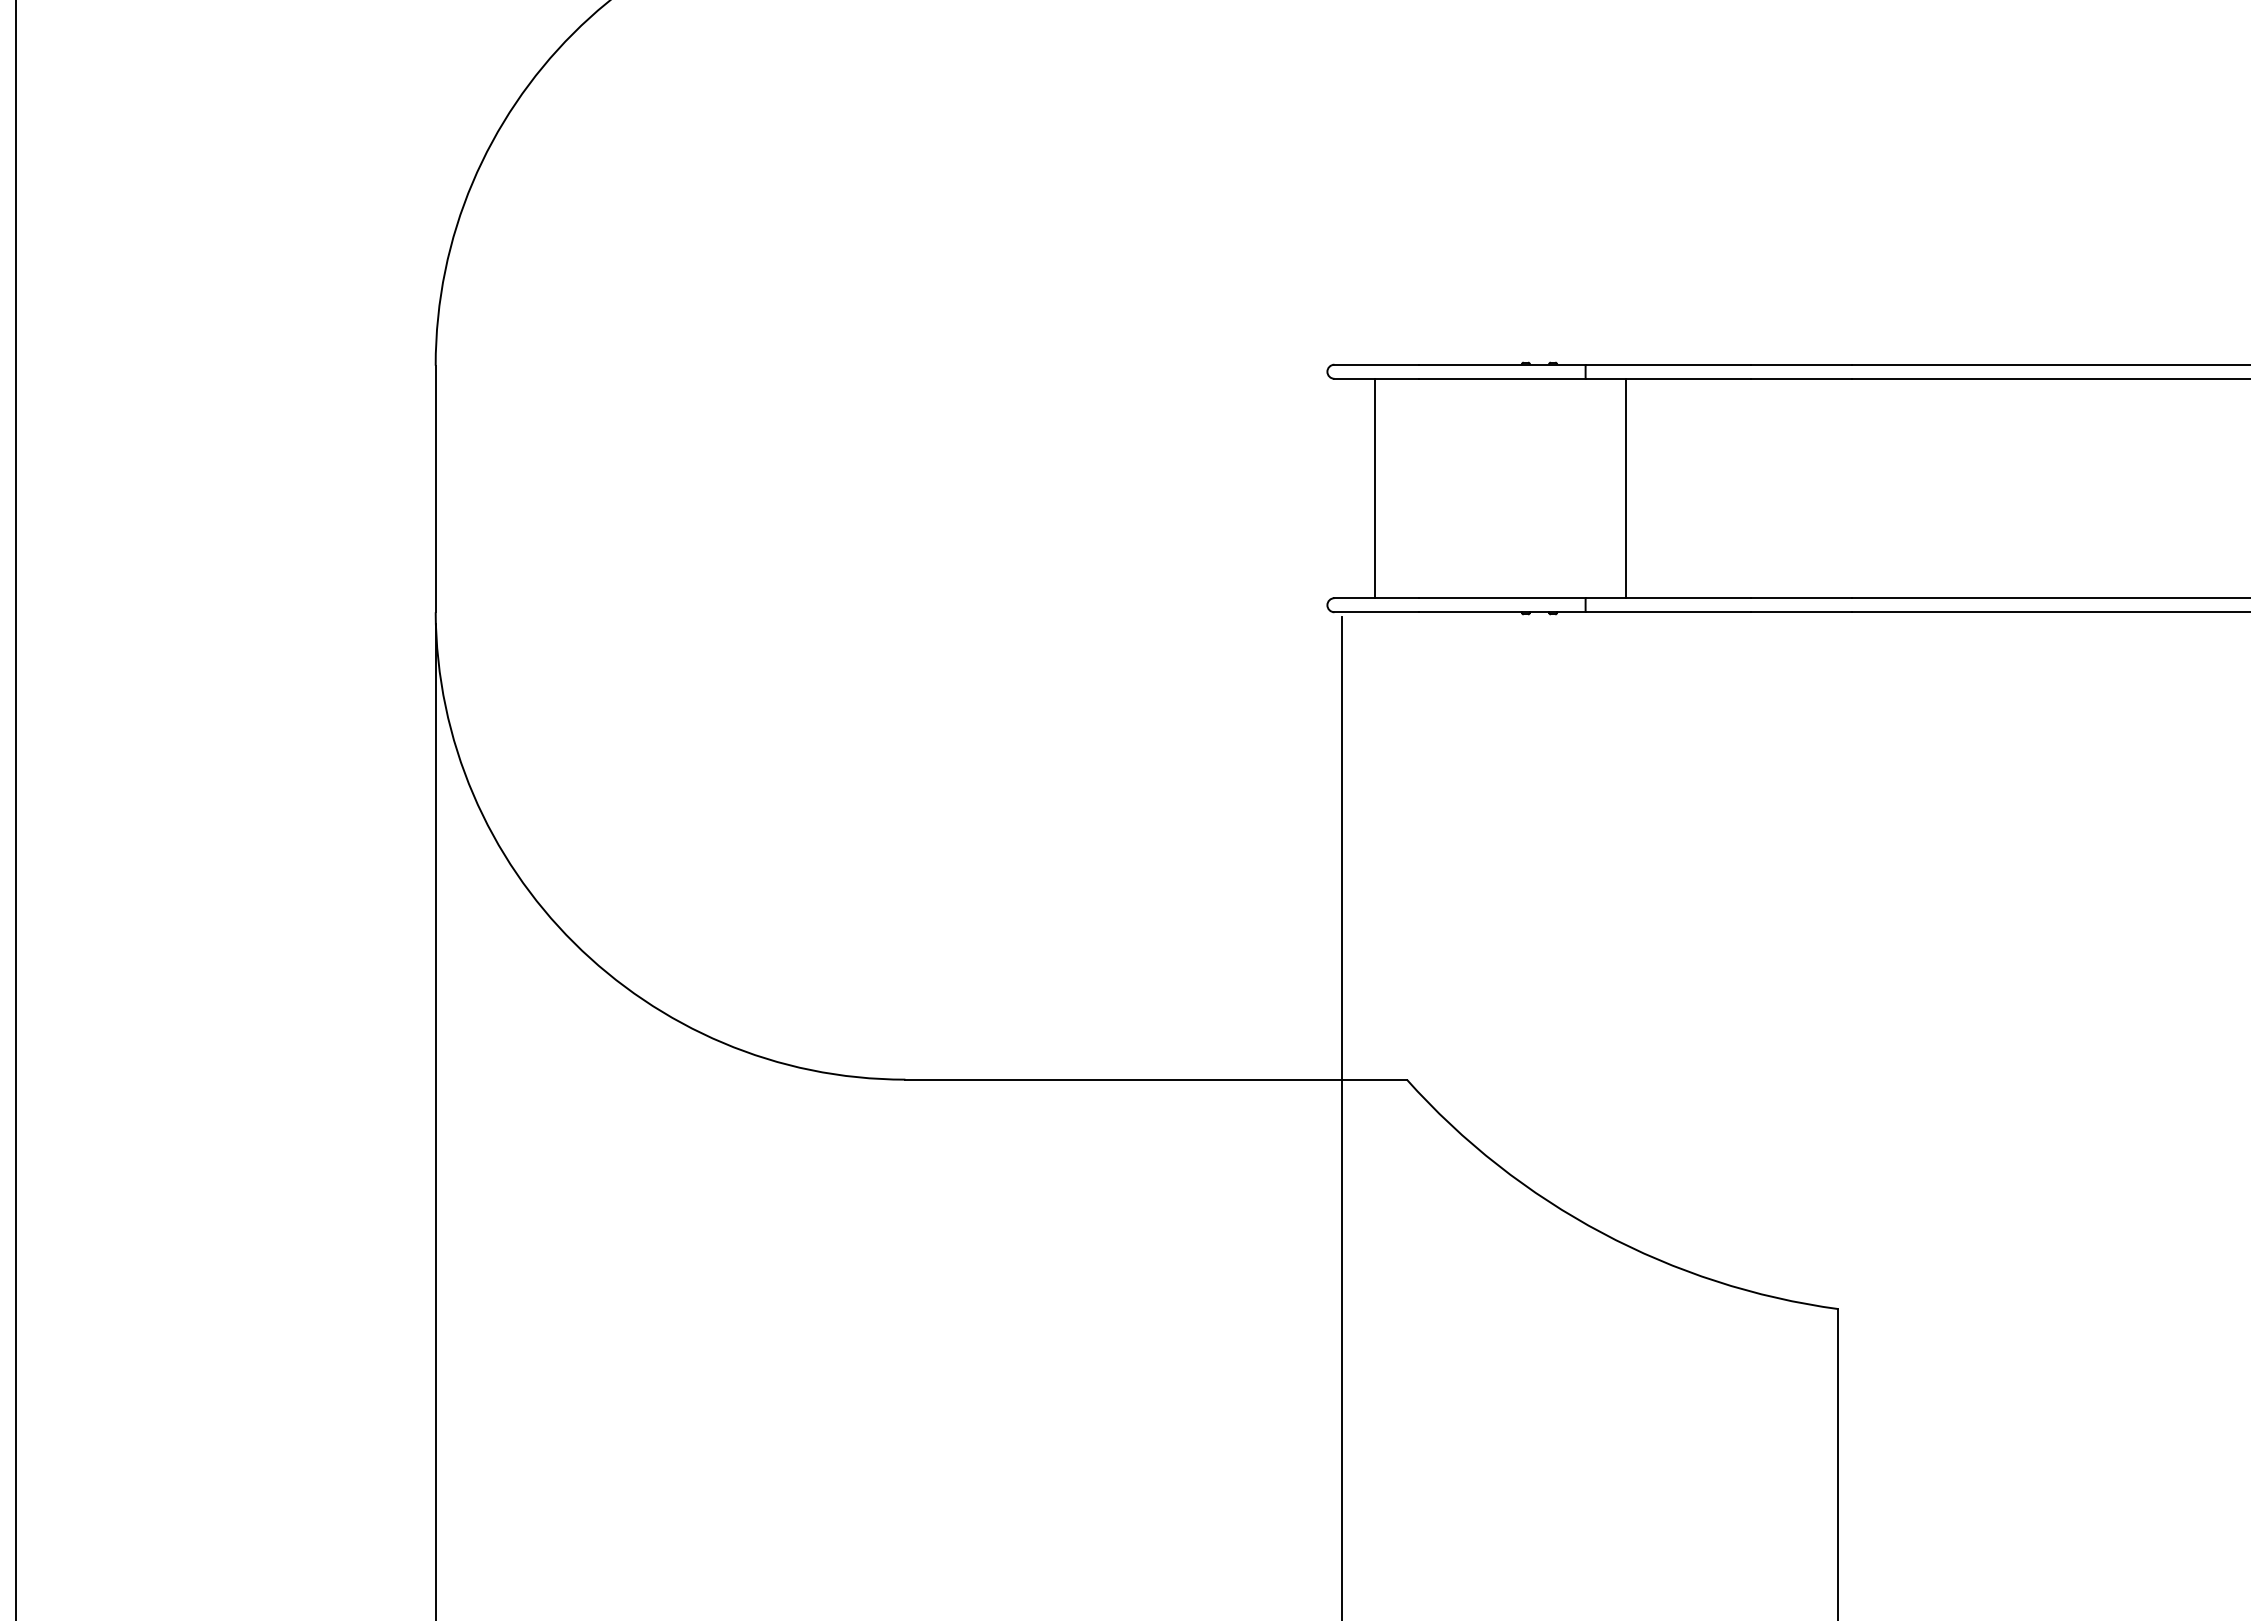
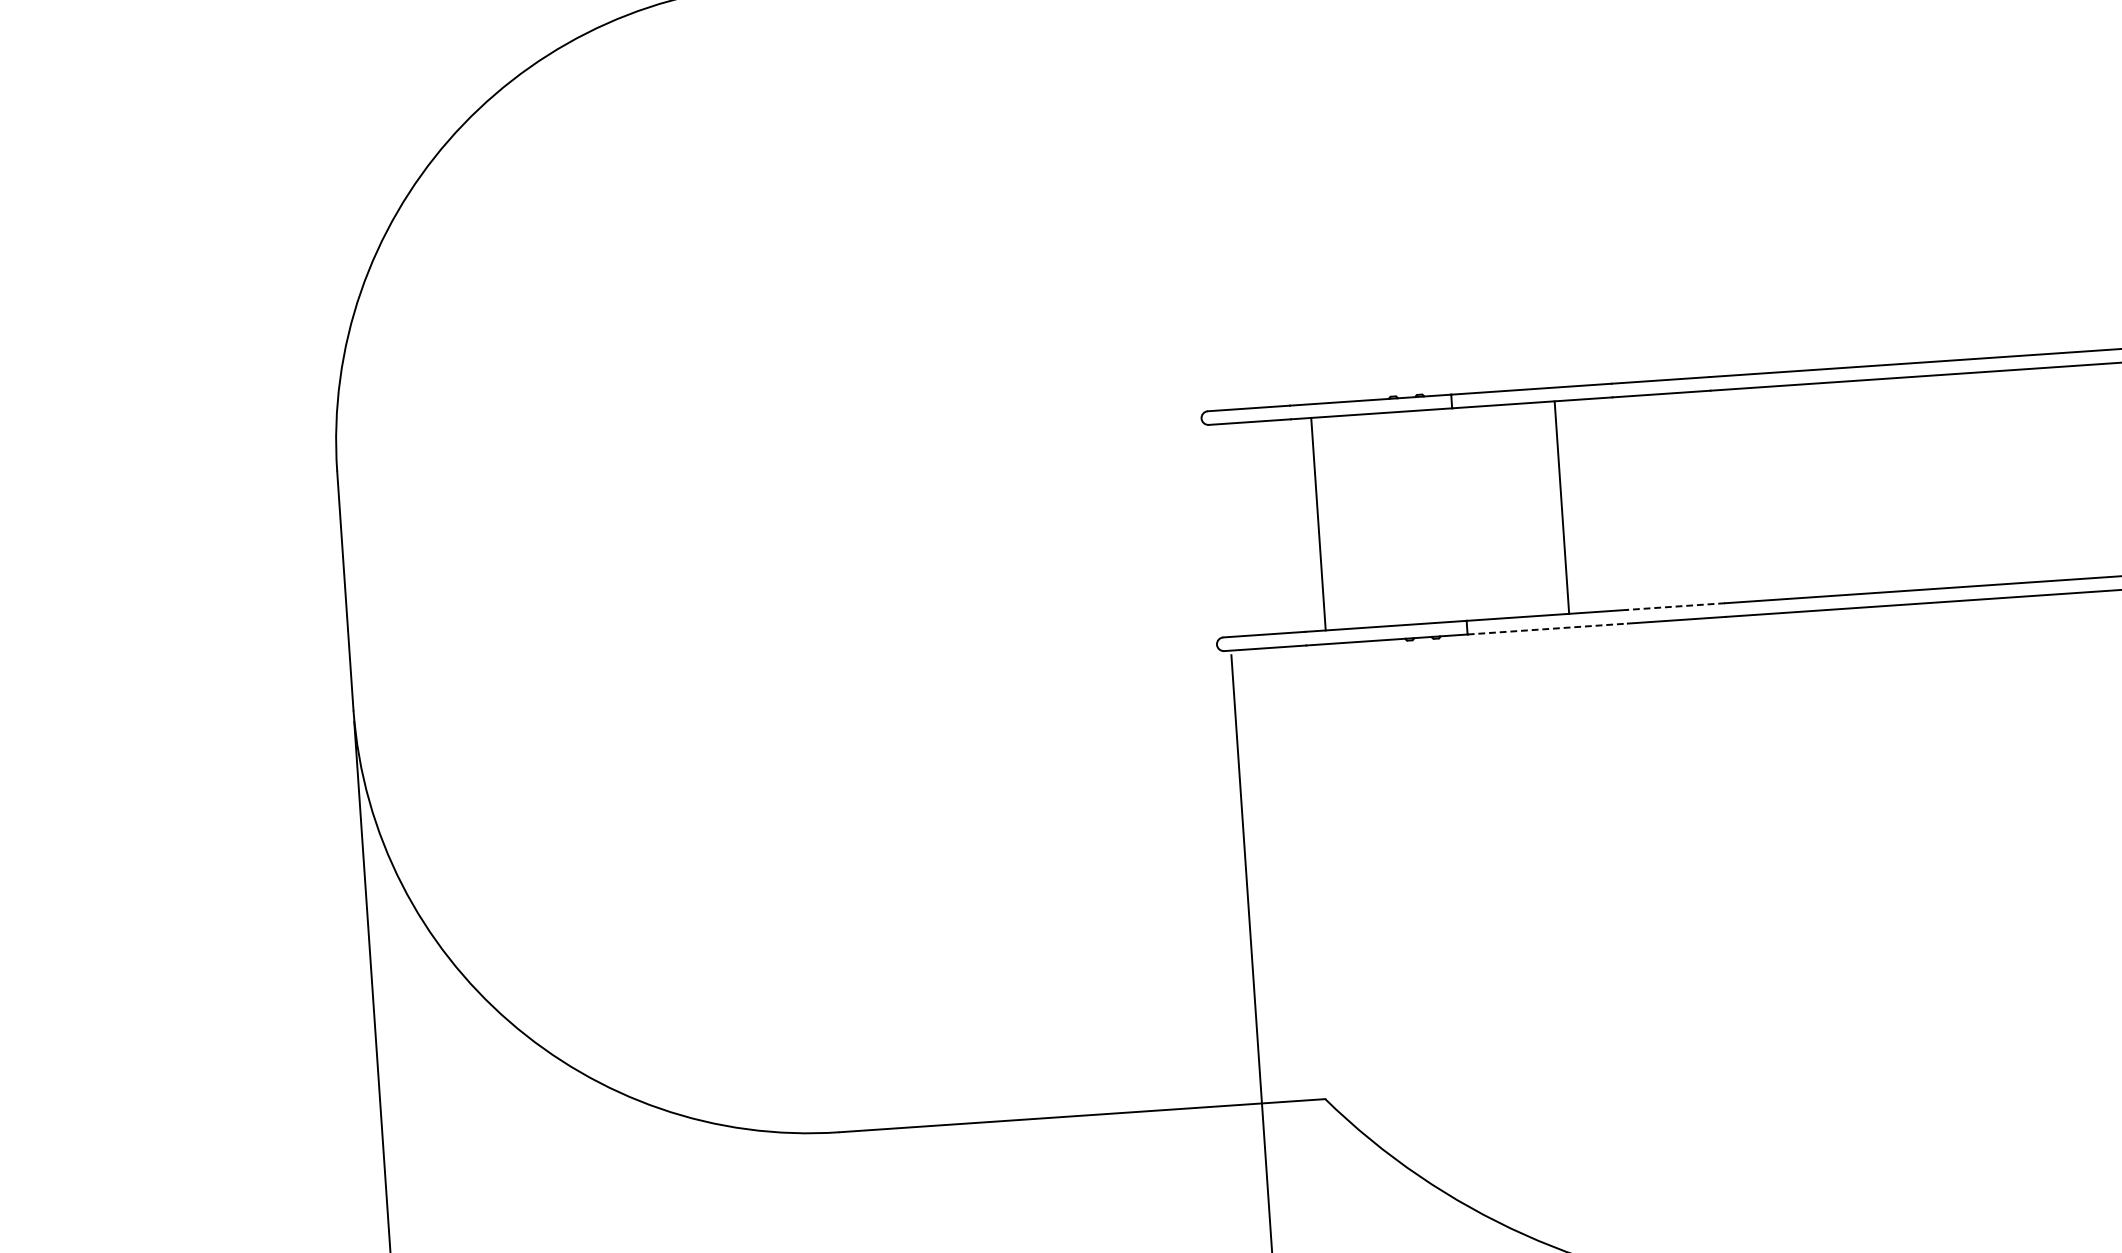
line: (1375, 488) -> (1318, 524), moved
line: (1626, 488) -> (1562, 507), moved
line: (1801, 598) -> (1675, 606), solid -> dashed
line: (1668, 612) -> (1547, 629), solid -> dashed

